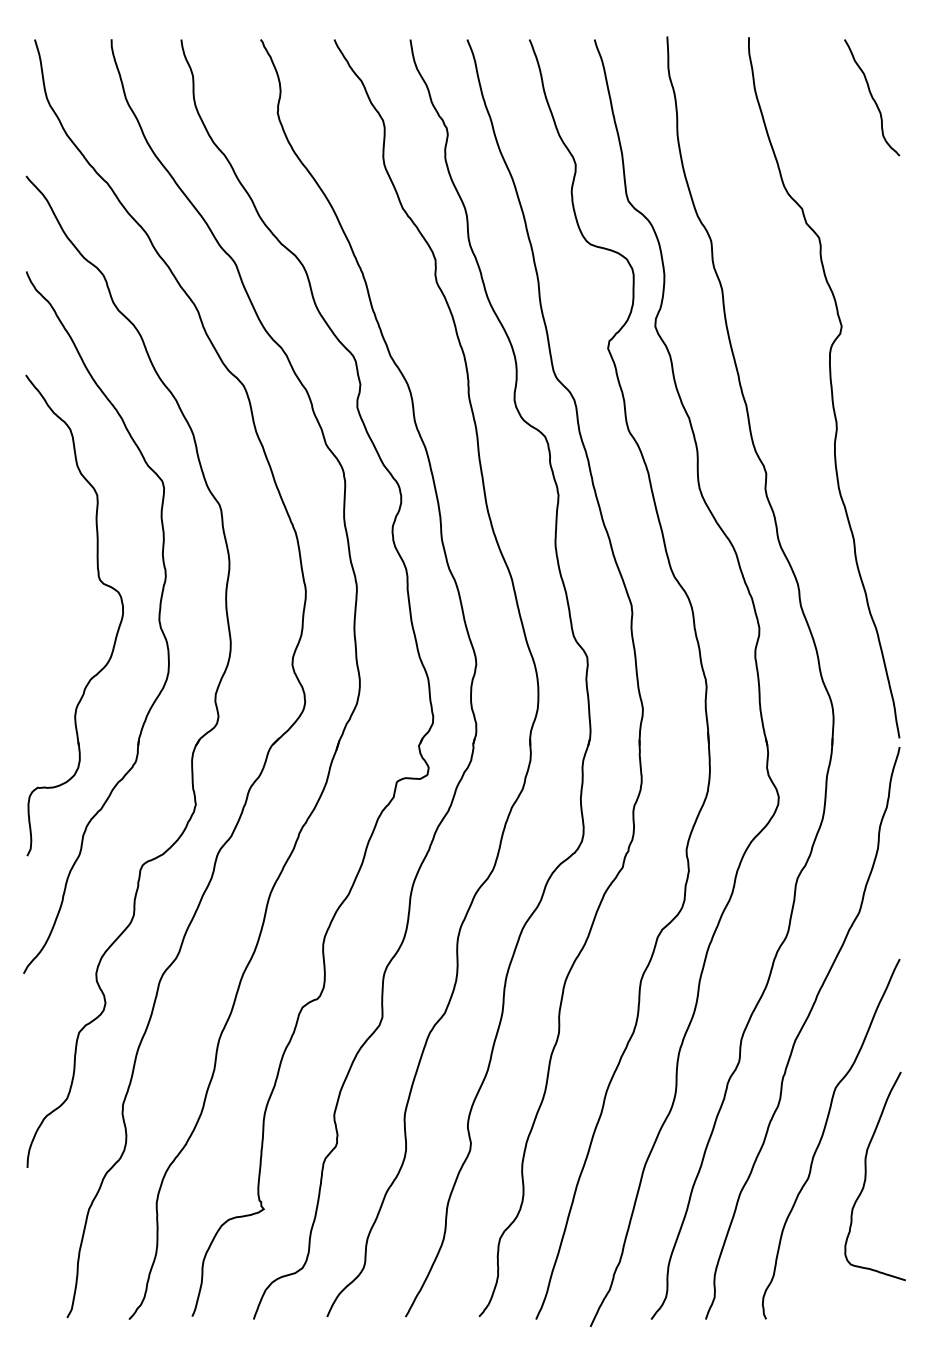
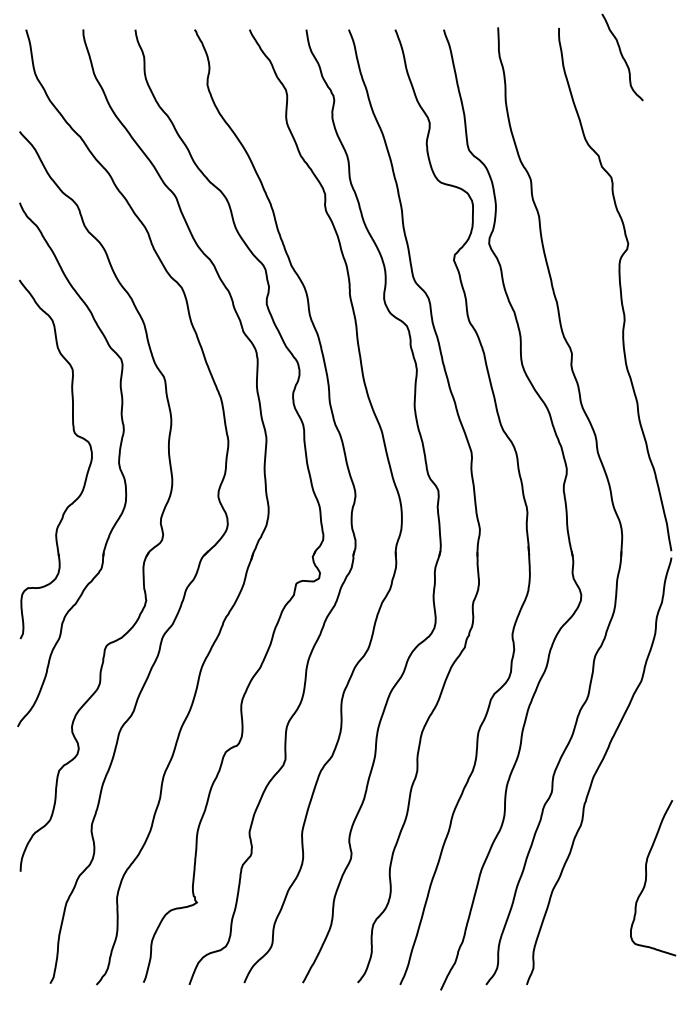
curve: (872, 97) -> (622, 57), moved
curve: (823, 1135) -> (614, 847), removed

